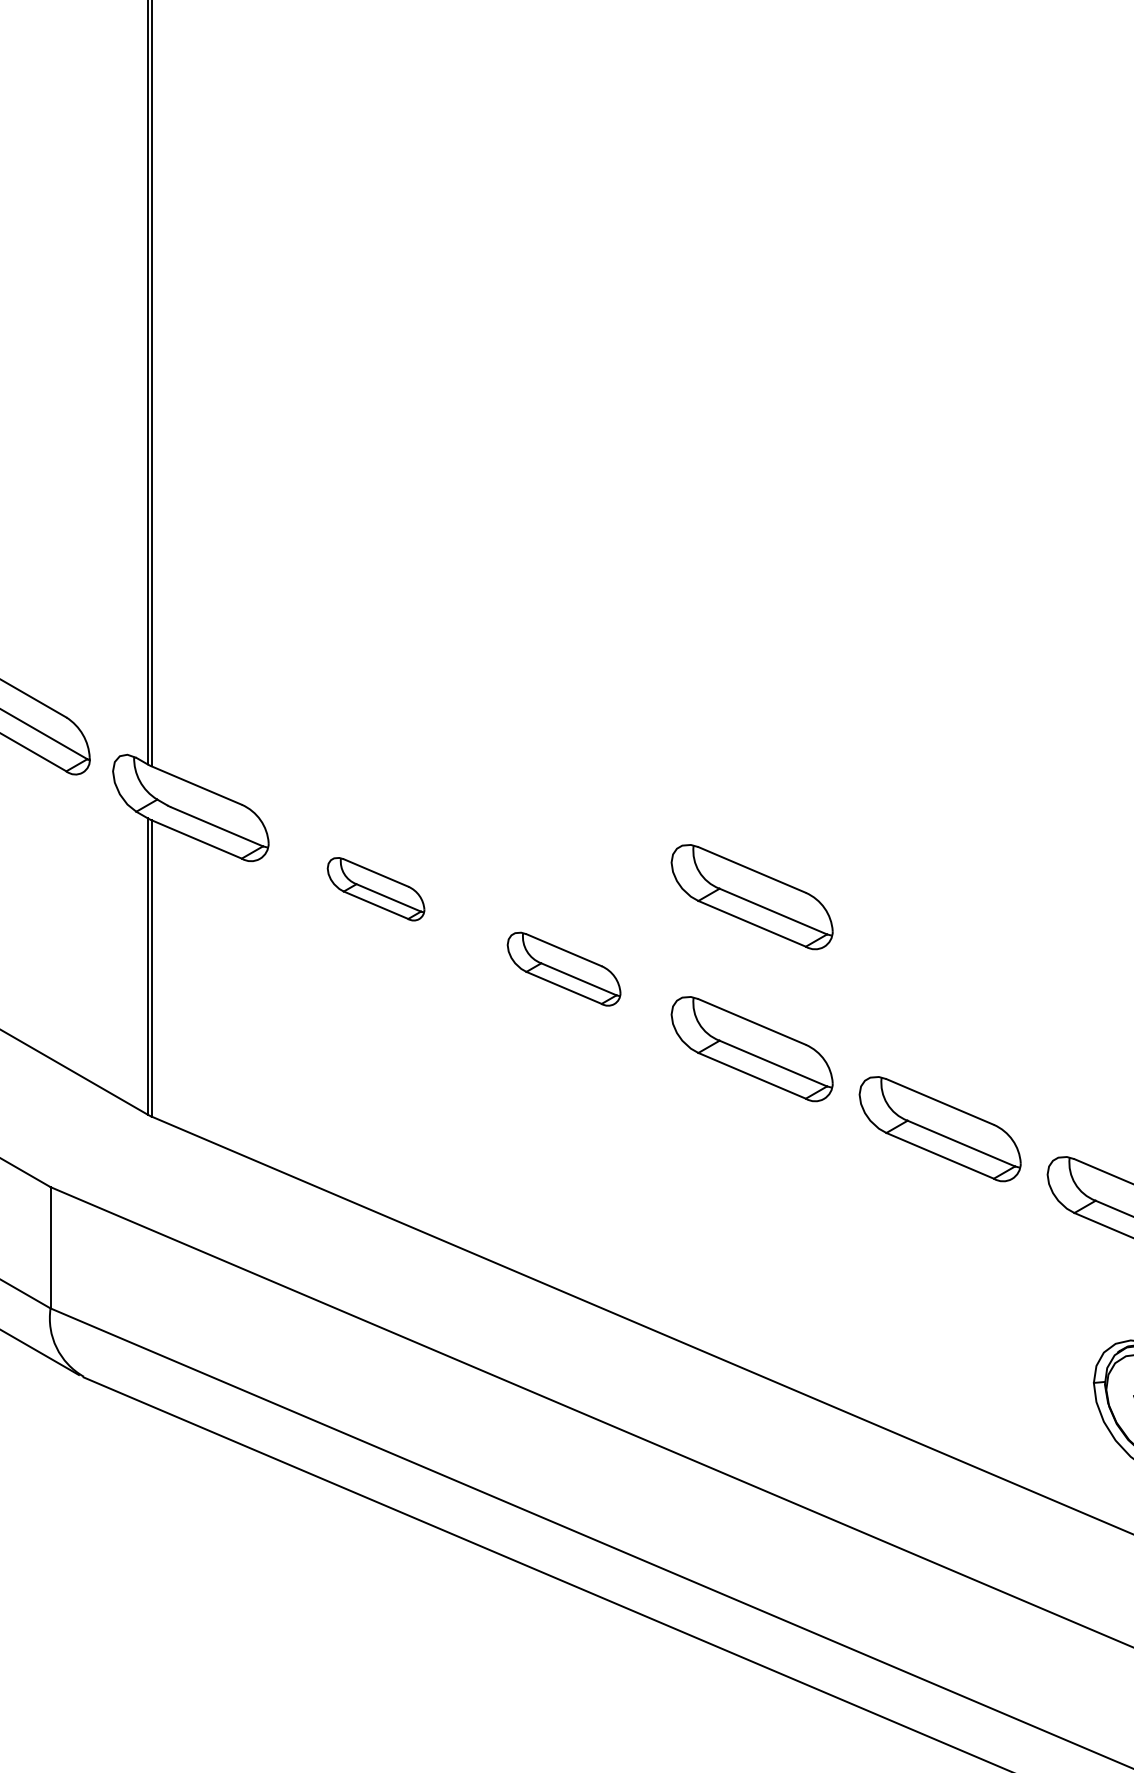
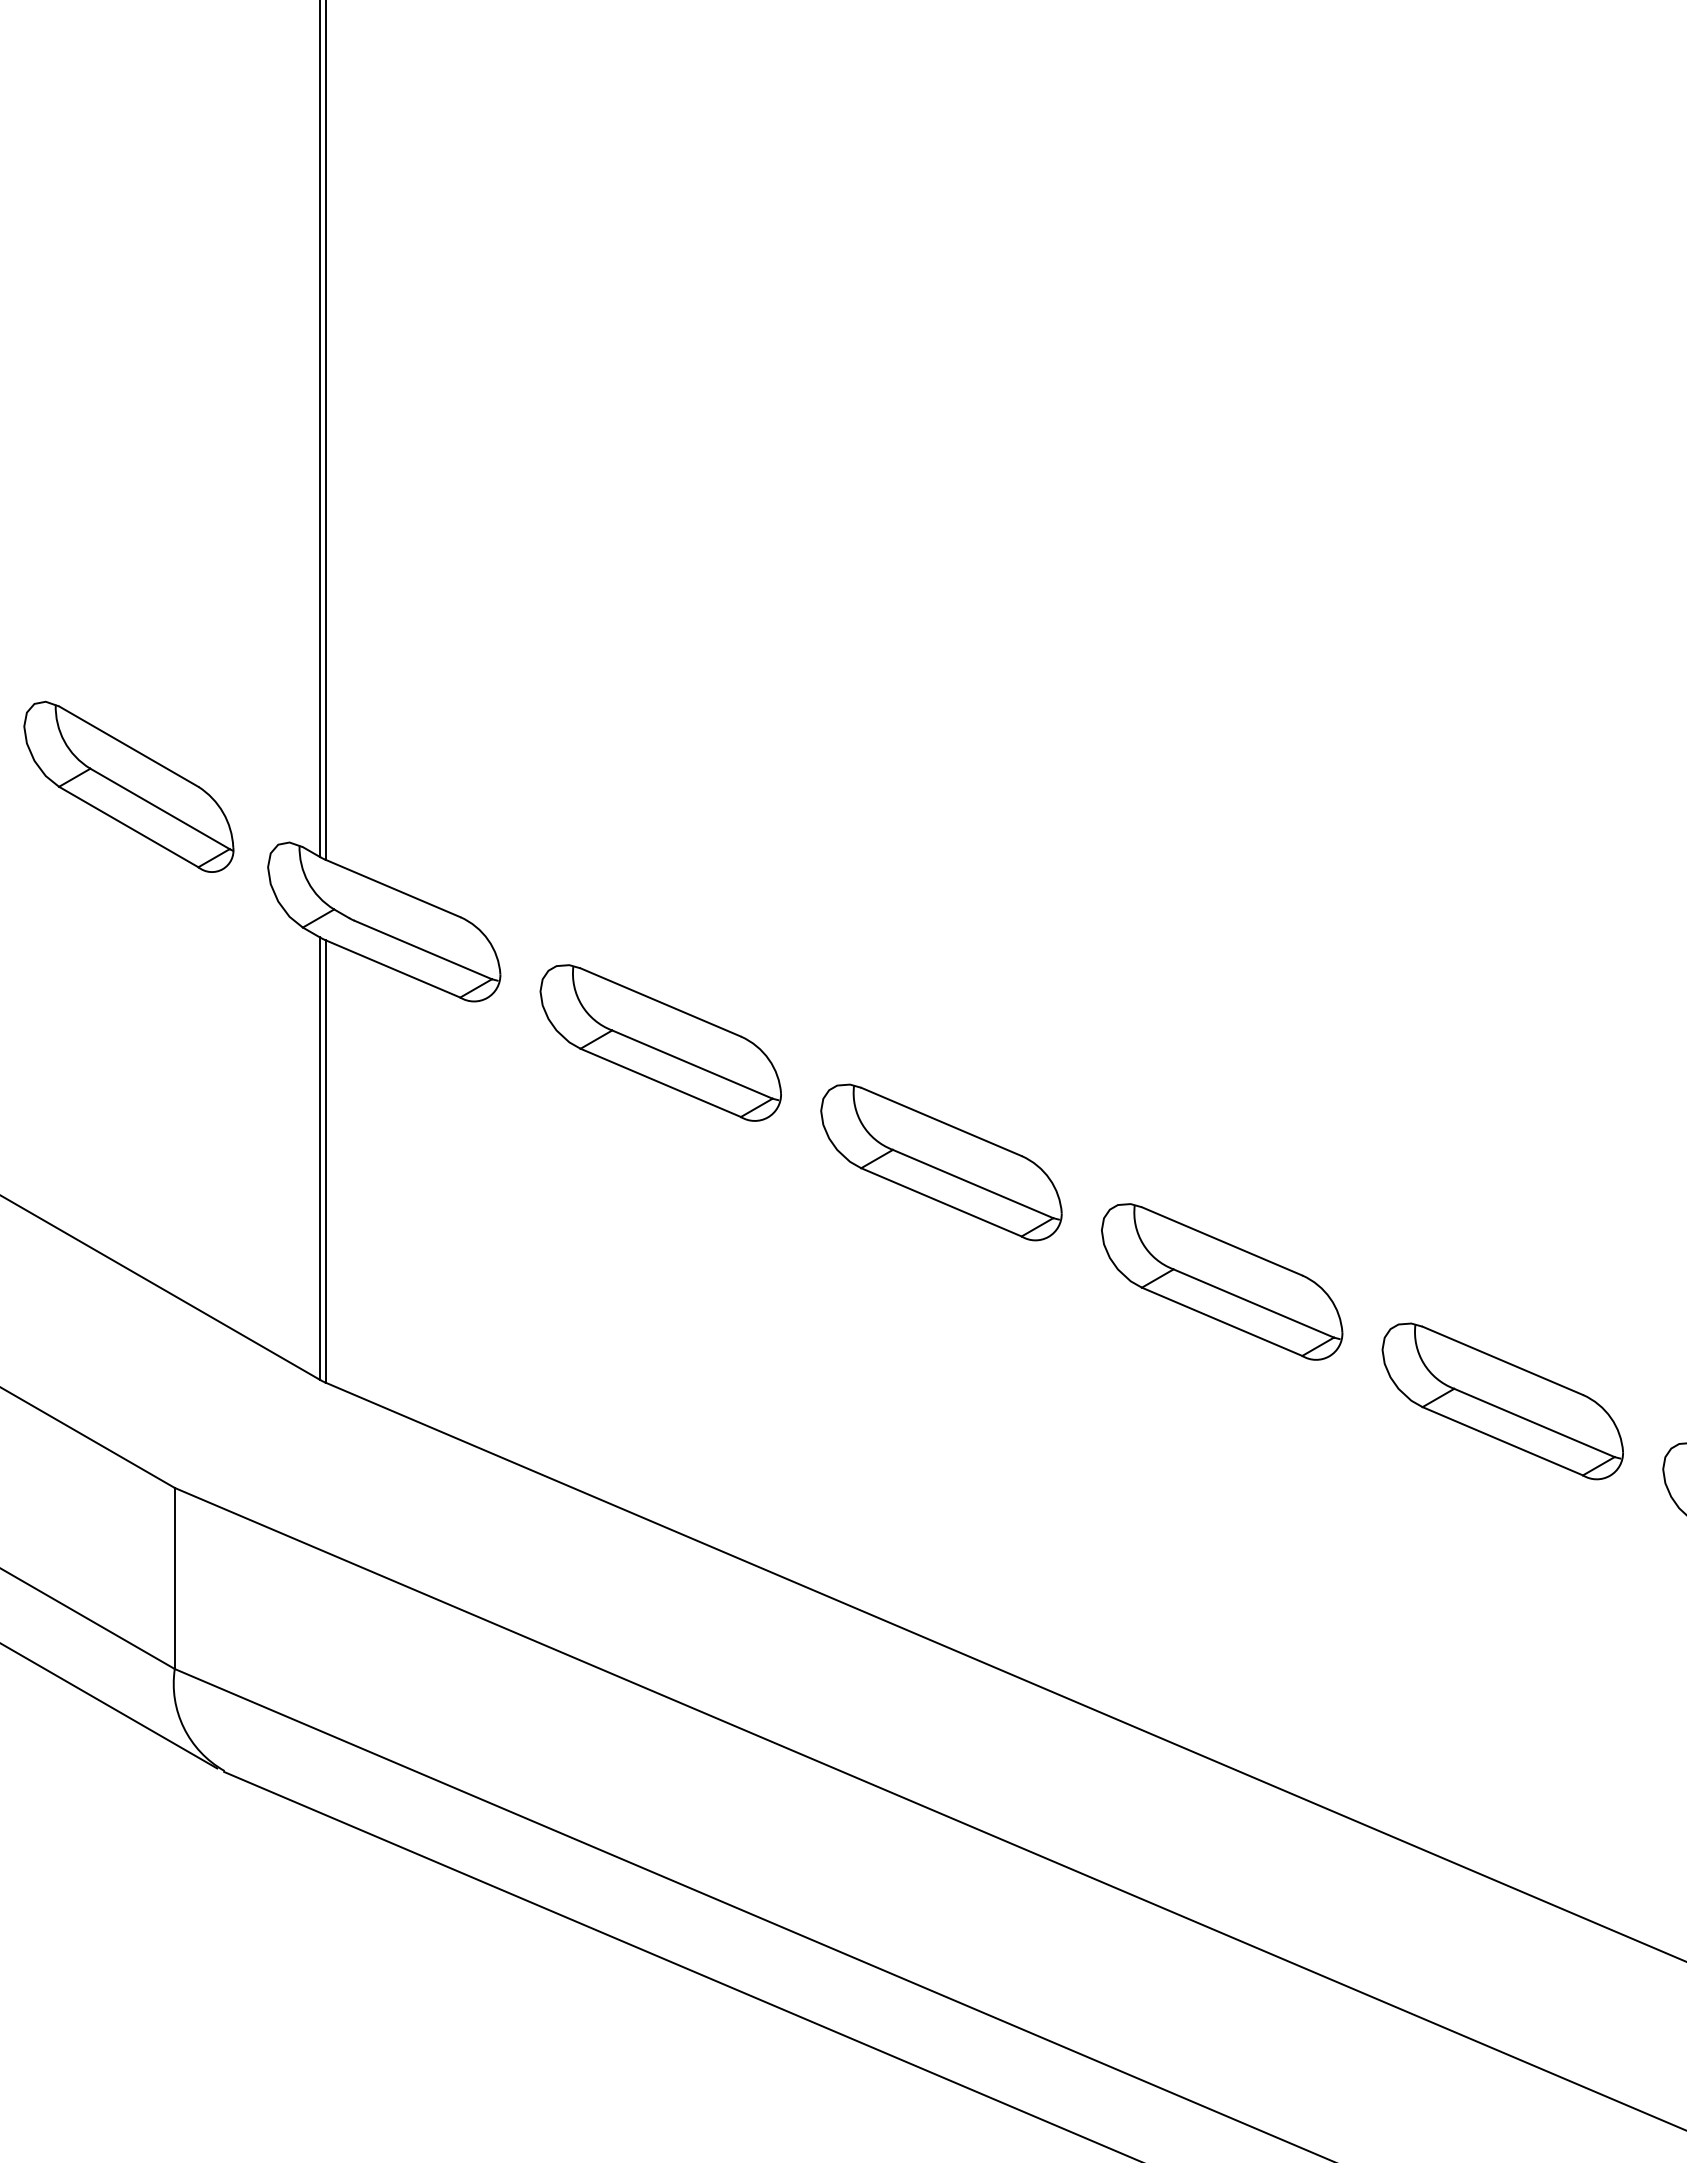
part: (375, 889) -> (659, 1043), size x1.67
part: (751, 897) -> (1221, 1055), removed
part: (563, 969) -> (940, 1163), size x1.43

